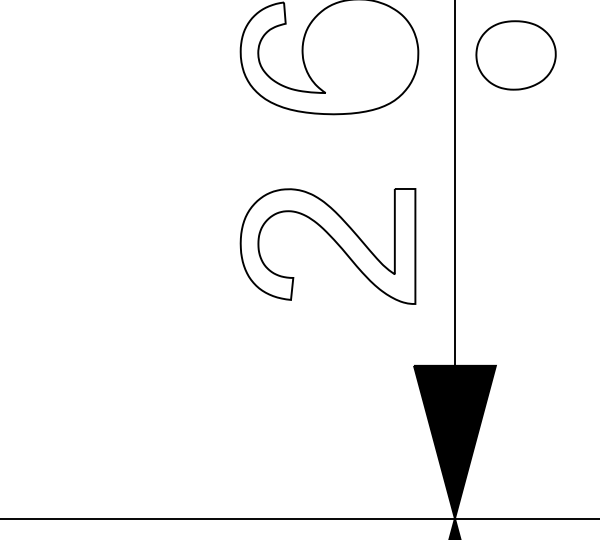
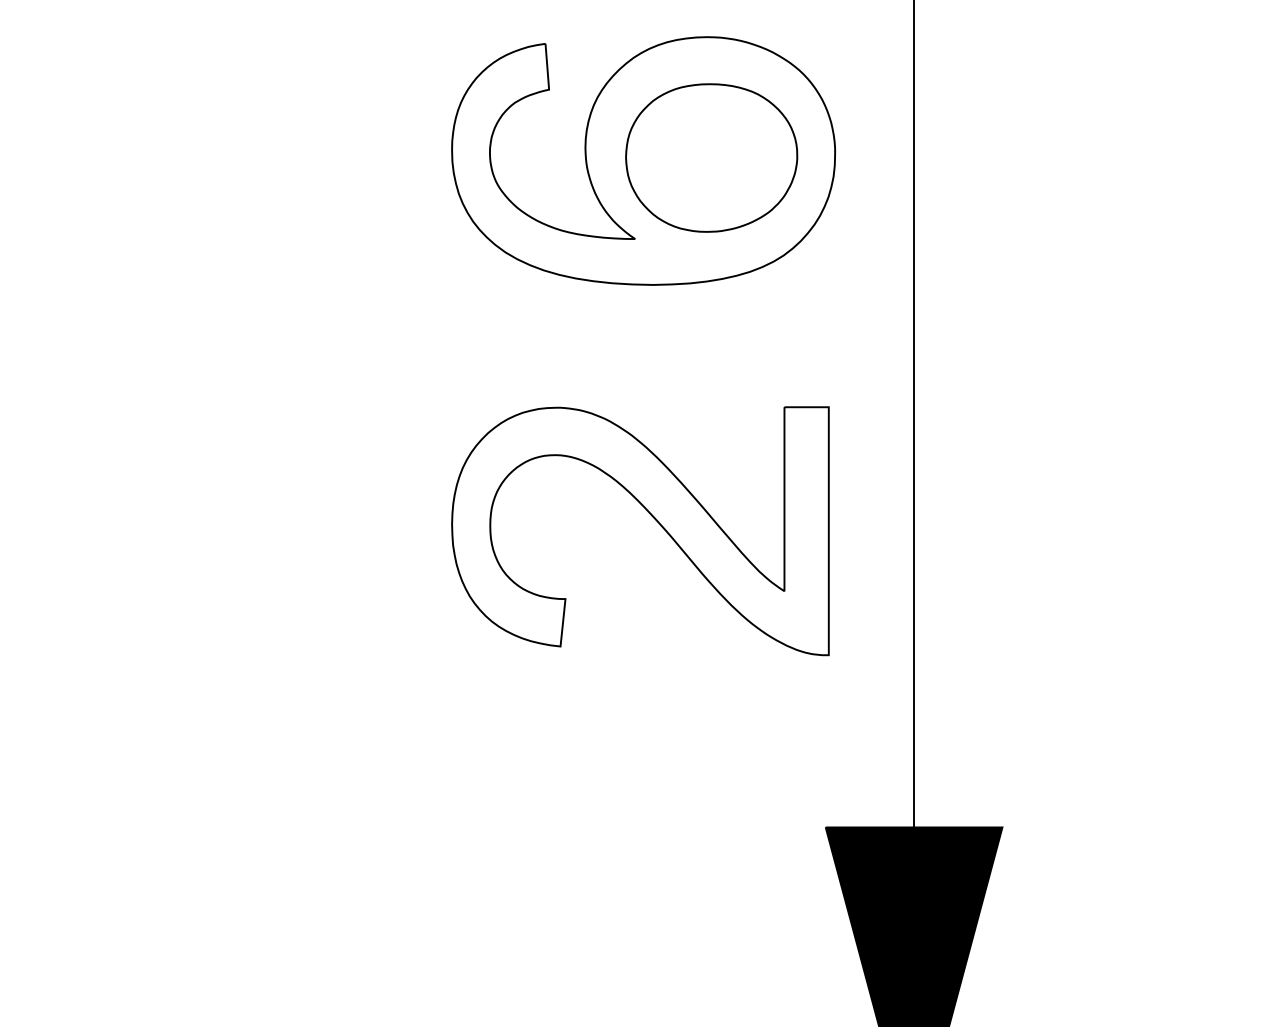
part: (515, 55) -> (710, 158), moved
part: (333, 240) -> (652, 518), moved

